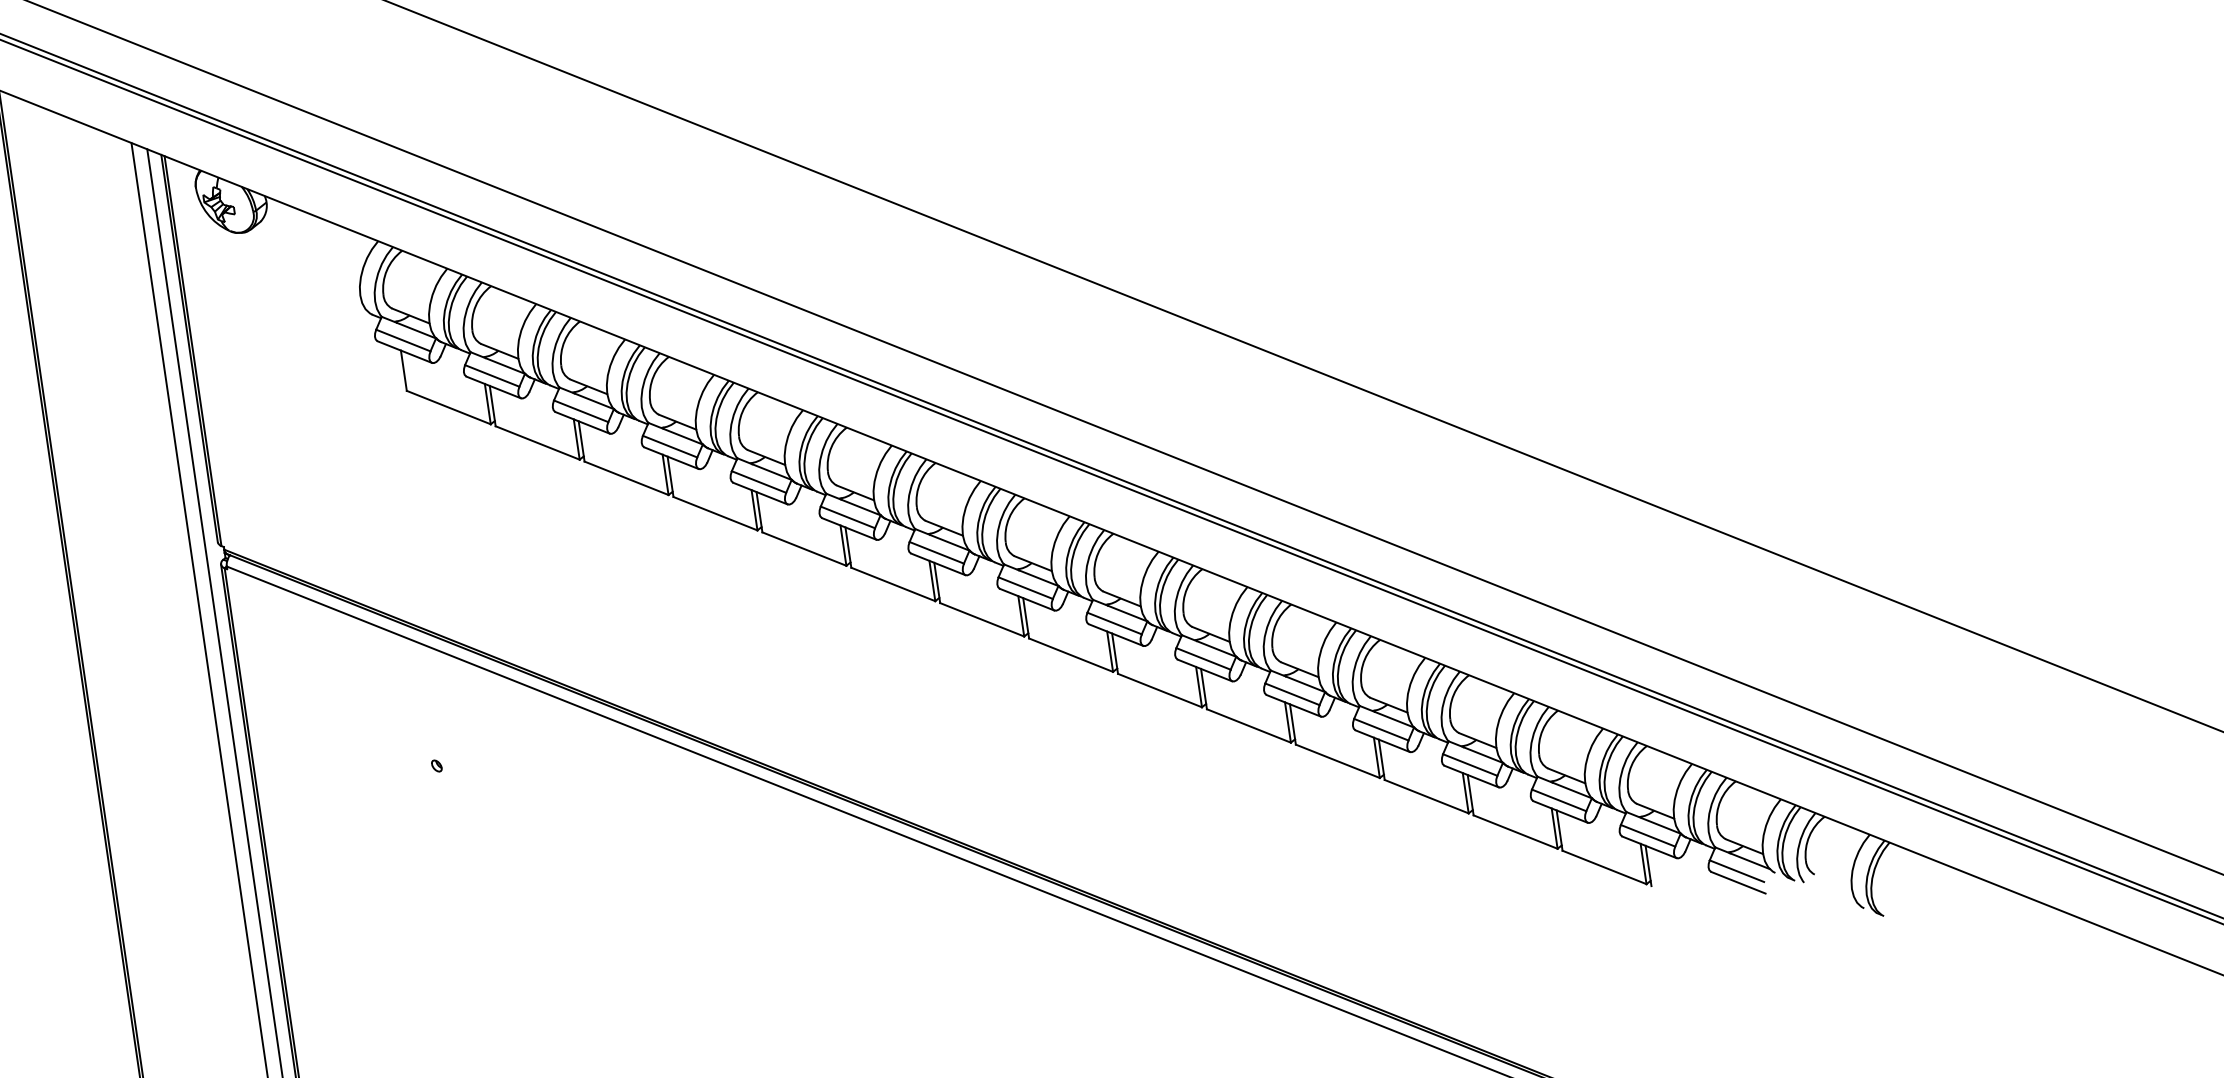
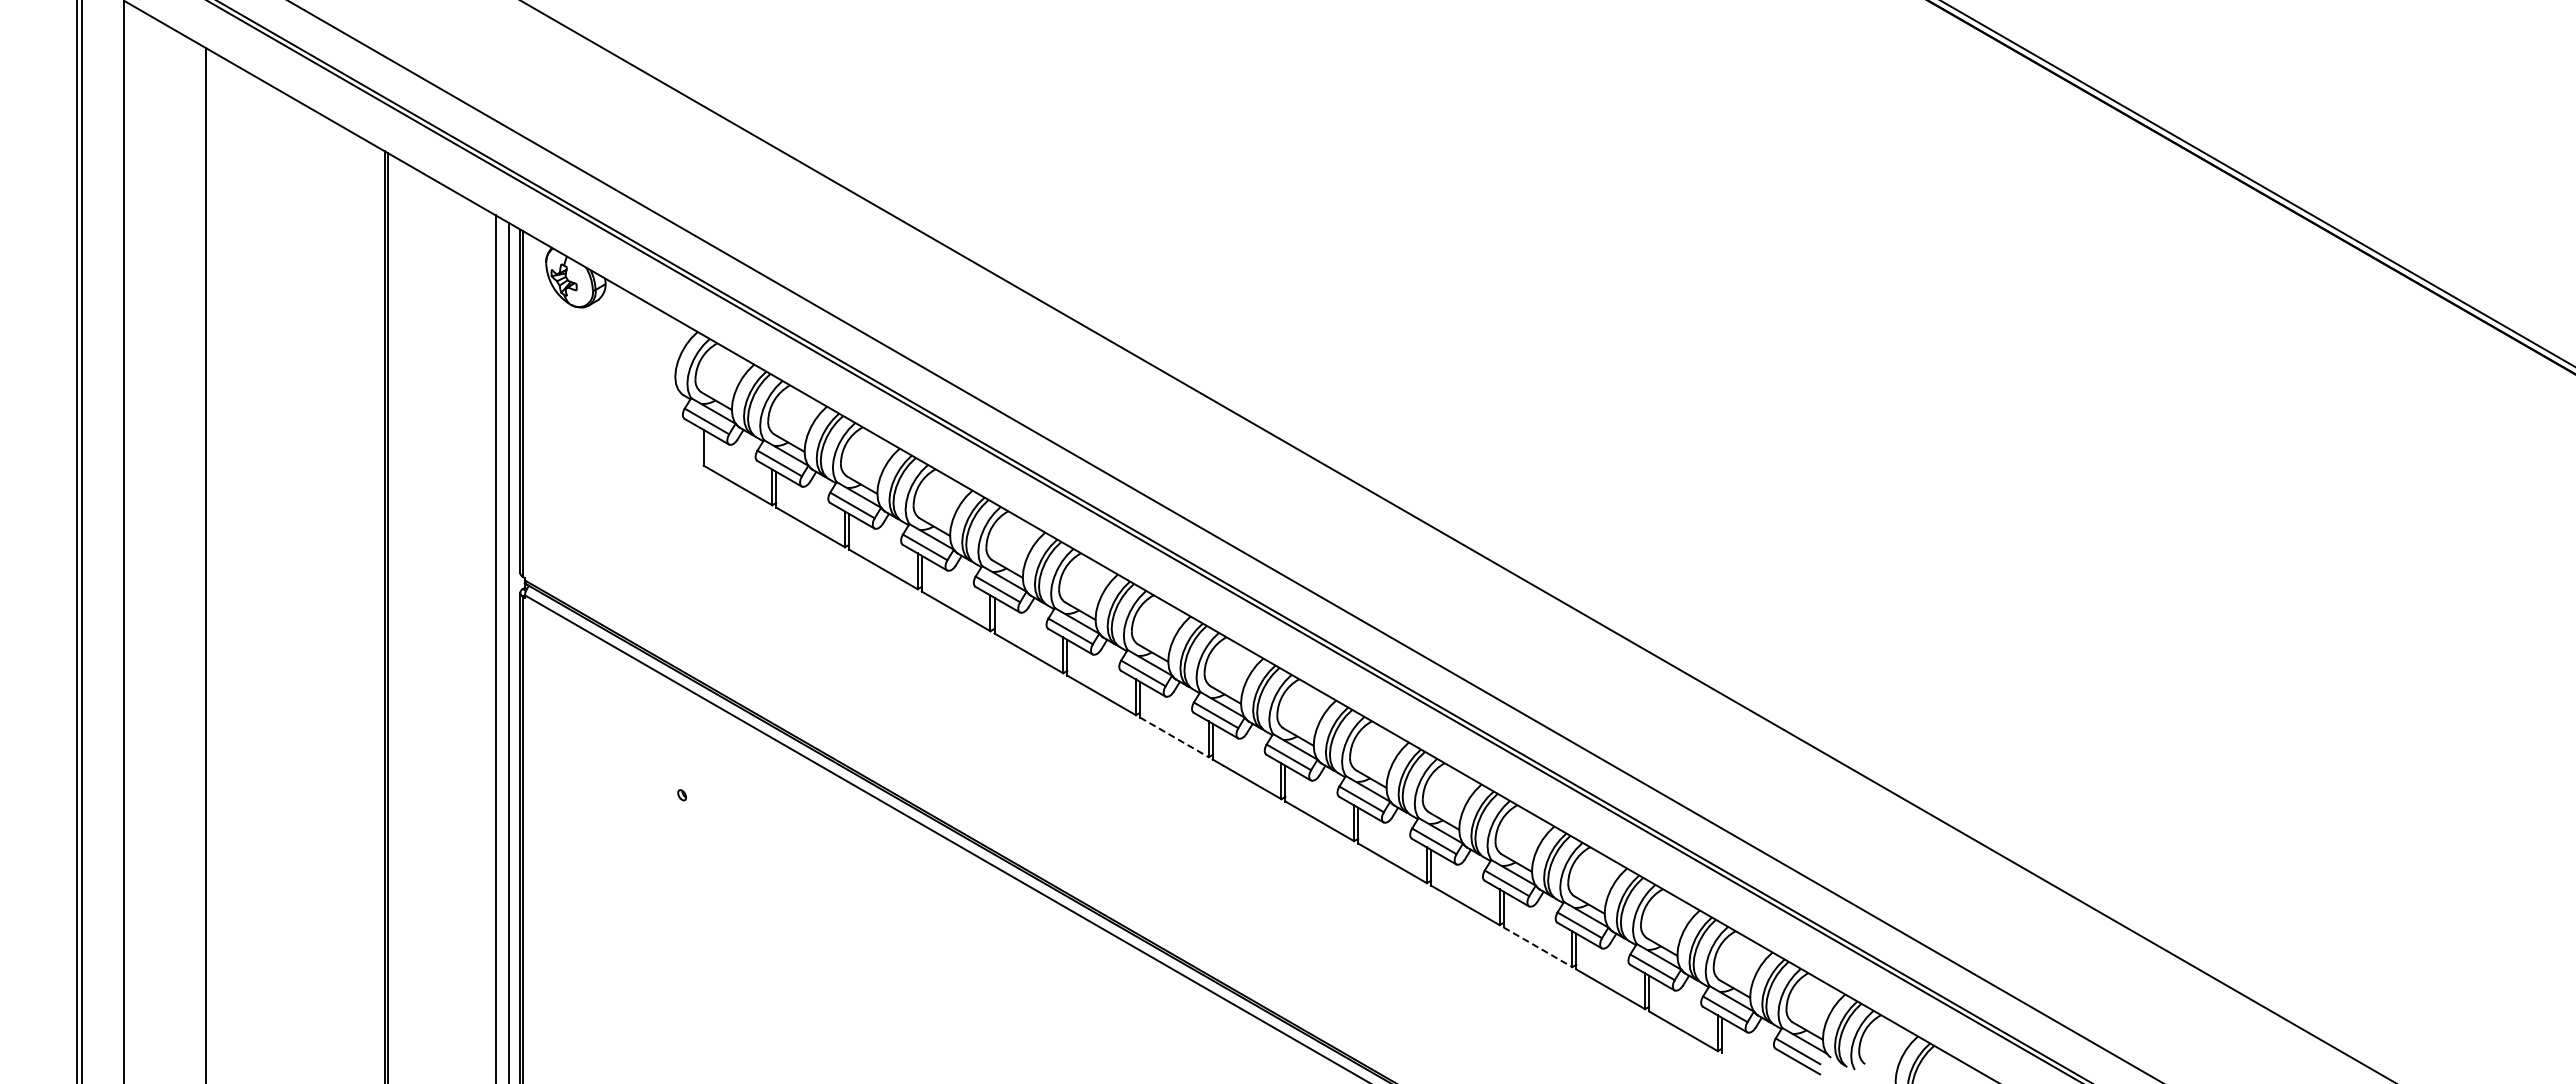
line: (982, 619) -> (1174, 737), solid -> dashed
line: (1426, 796) -> (1537, 947), solid -> dashed

